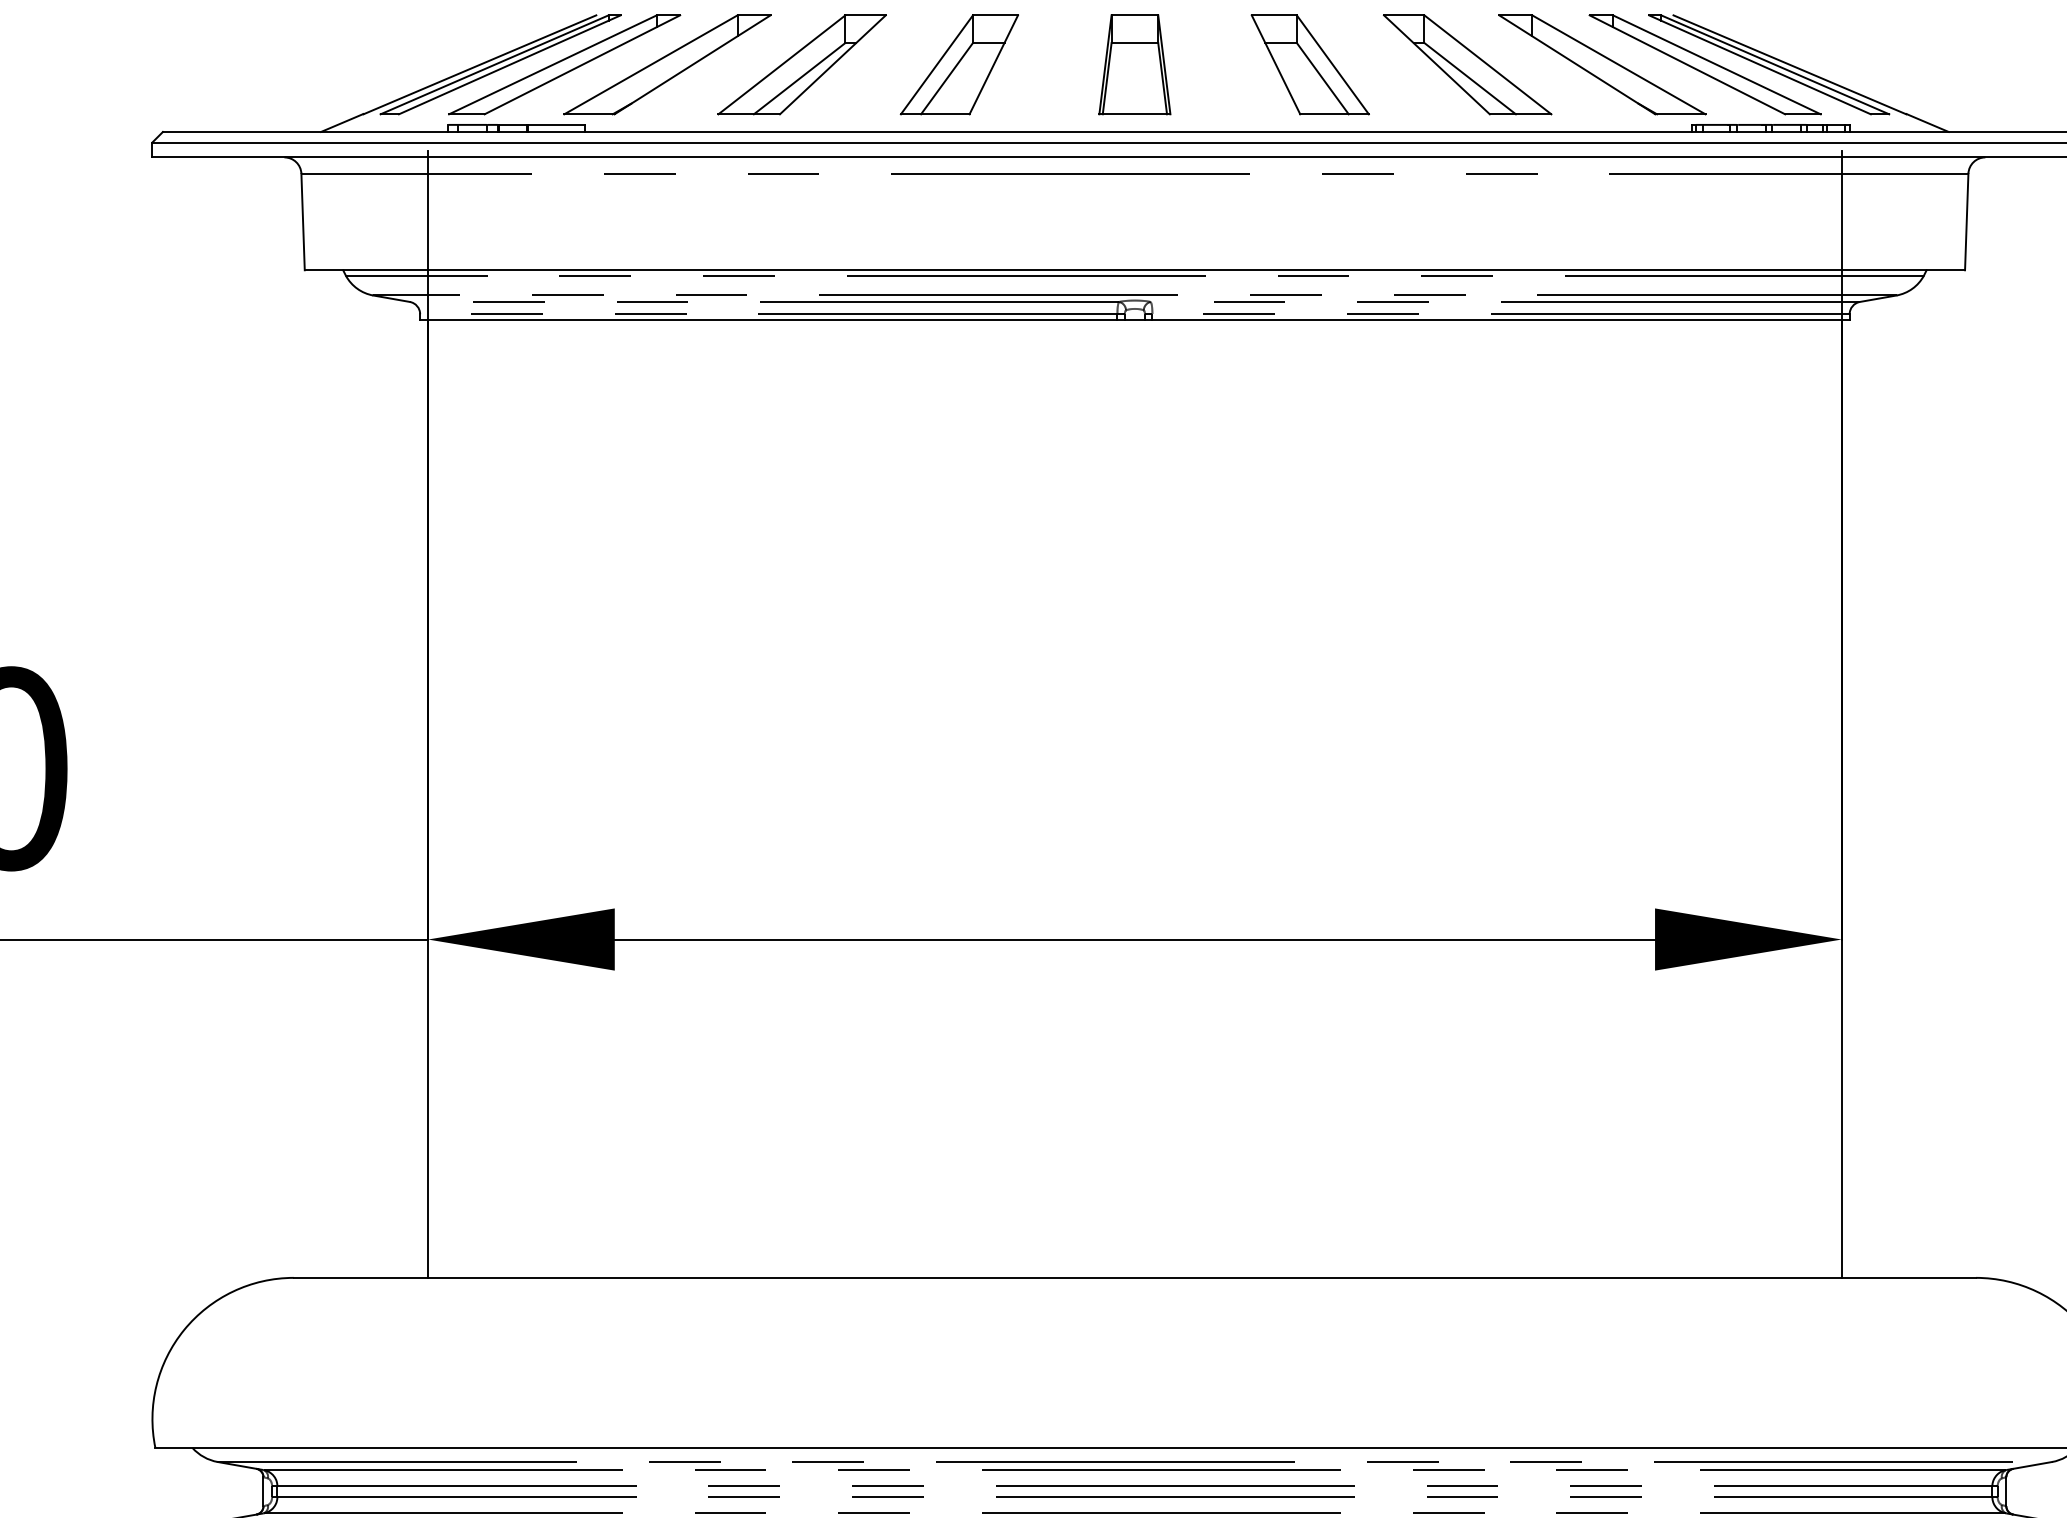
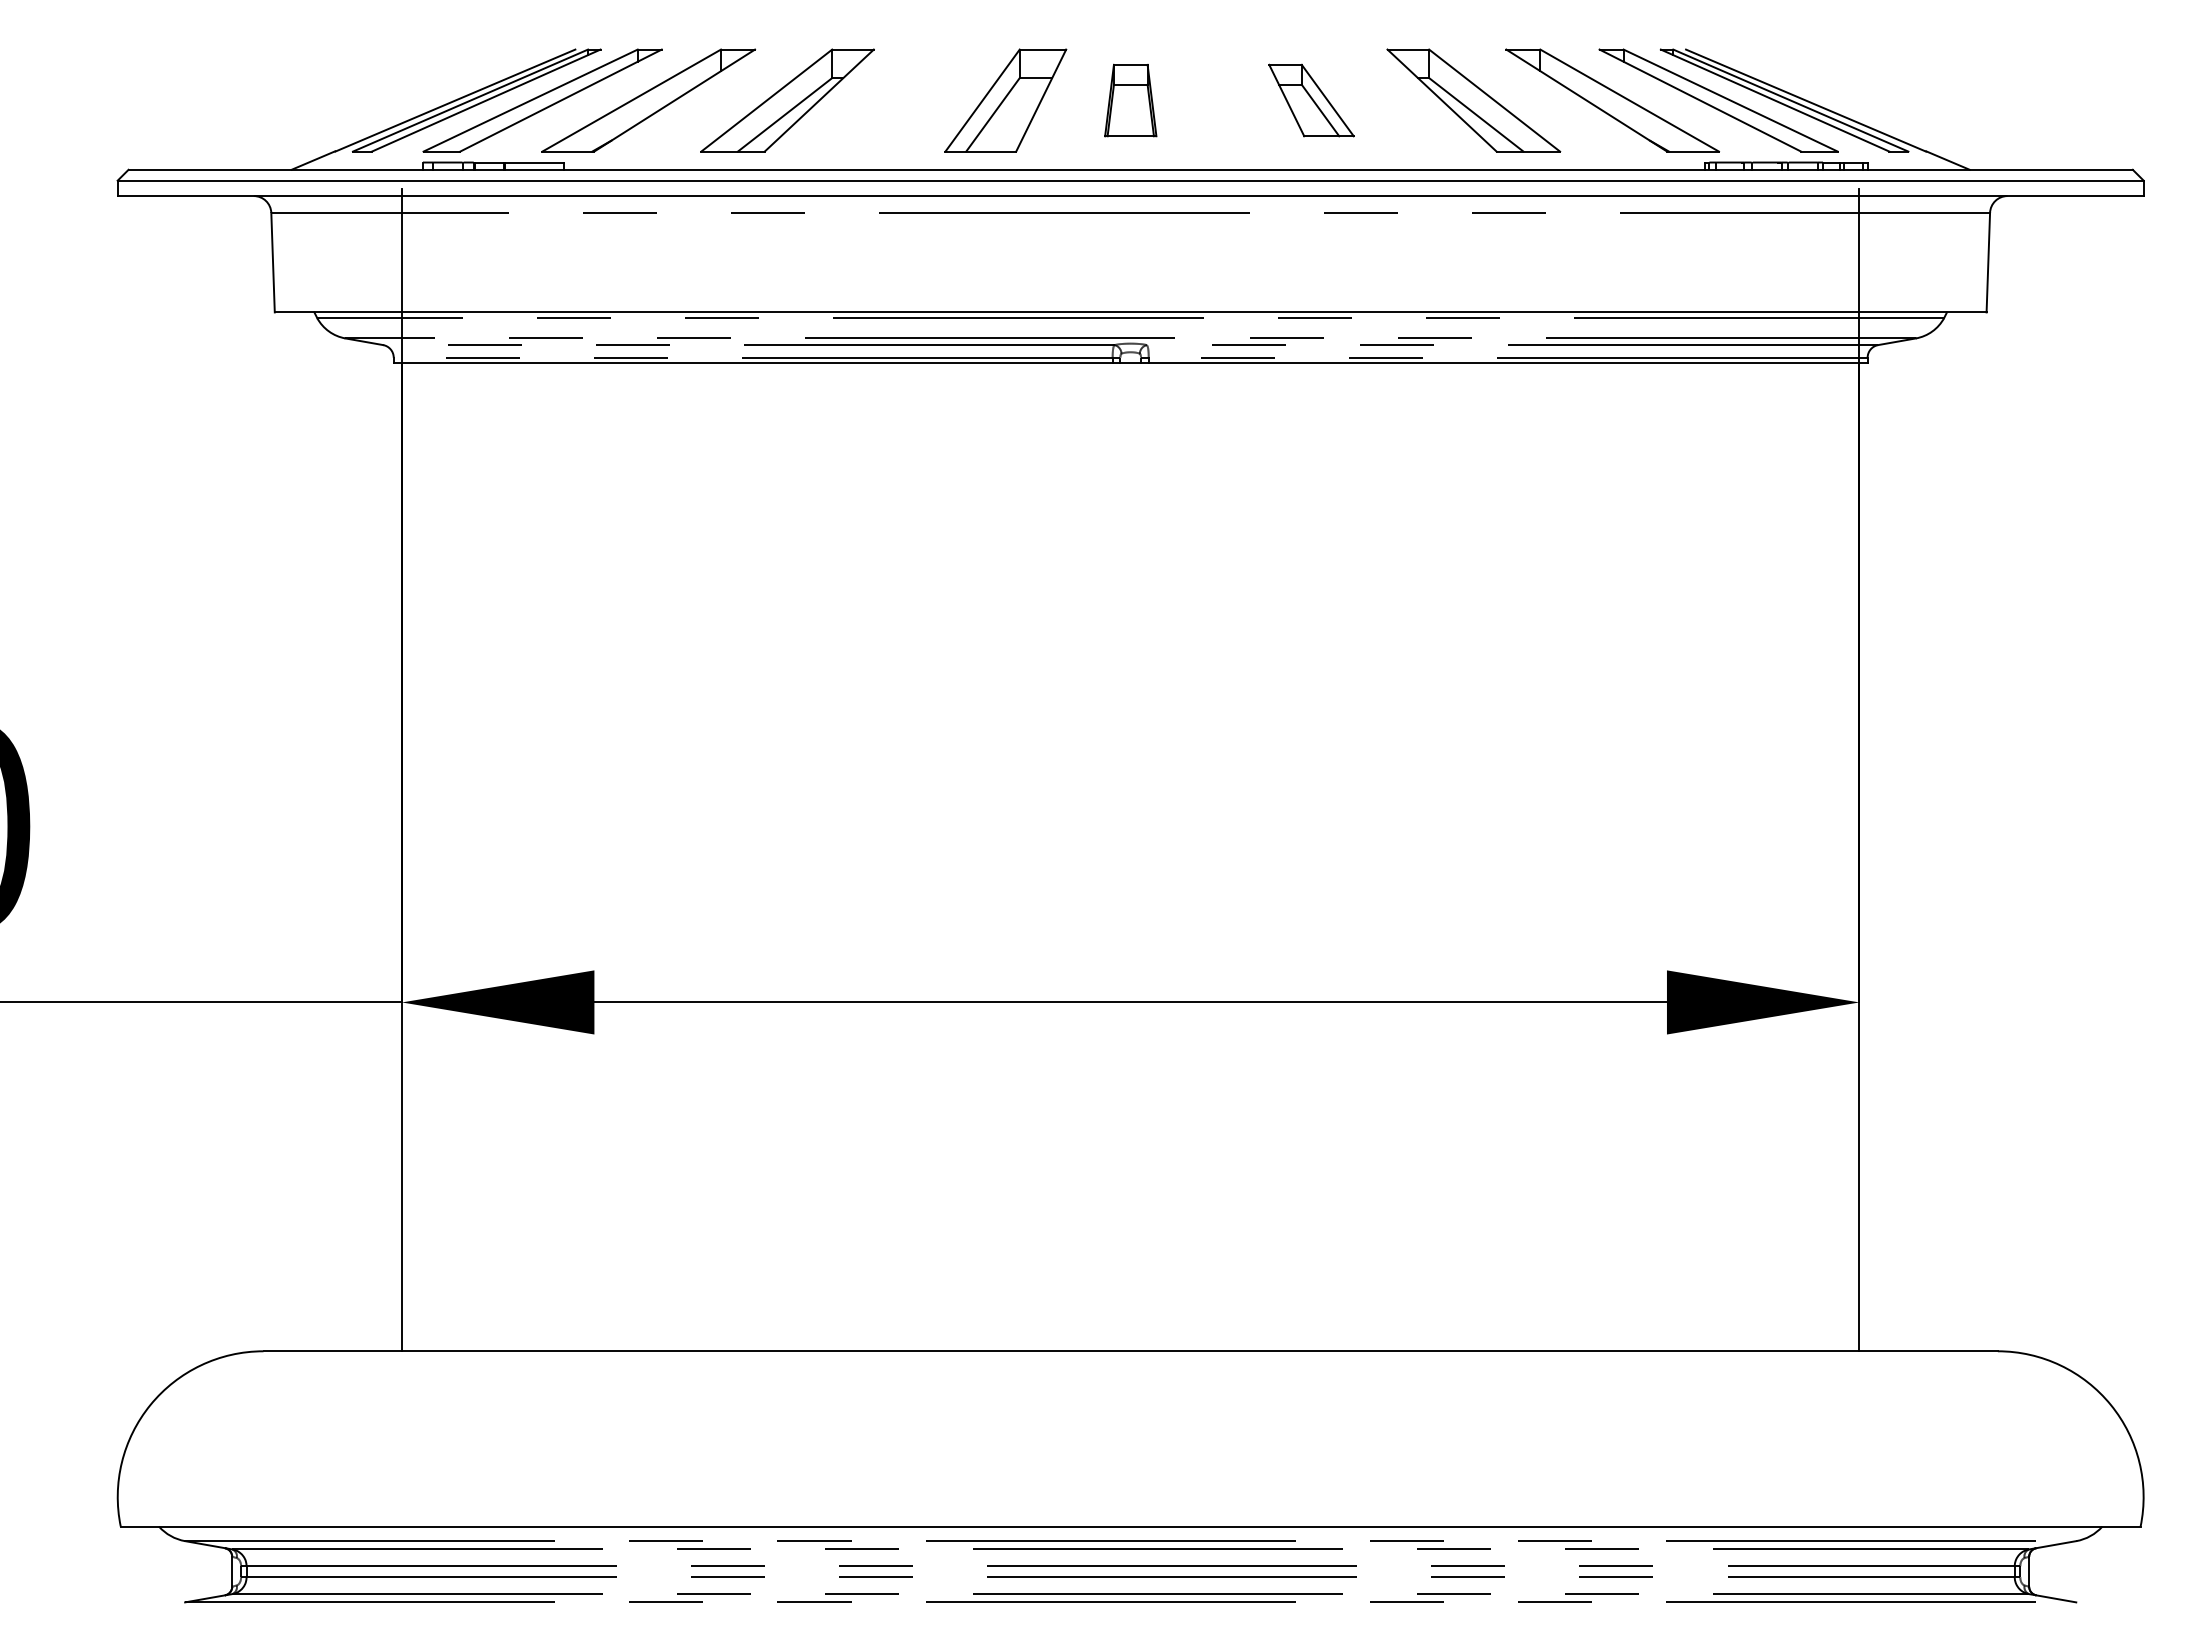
part: (959, 64) -> (1005, 100), moved
part: (1134, 64) -> (1130, 100), size x0.7
part: (1310, 64) -> (1311, 100), size x0.7

